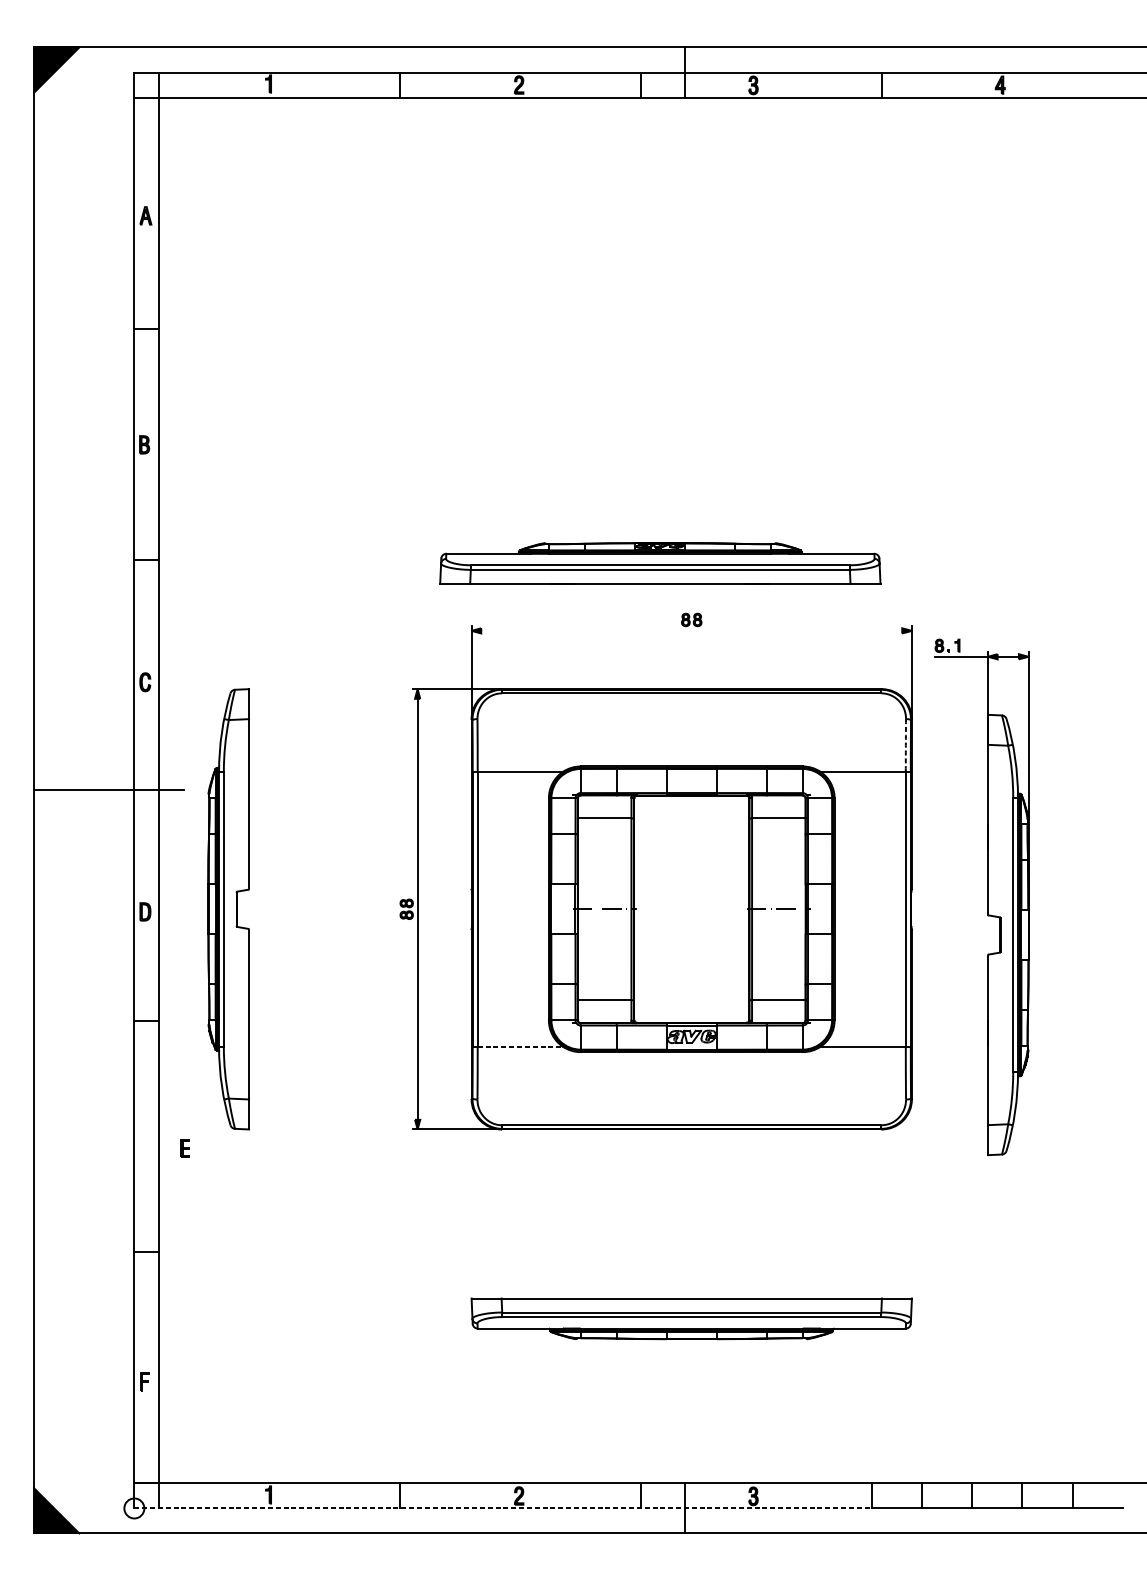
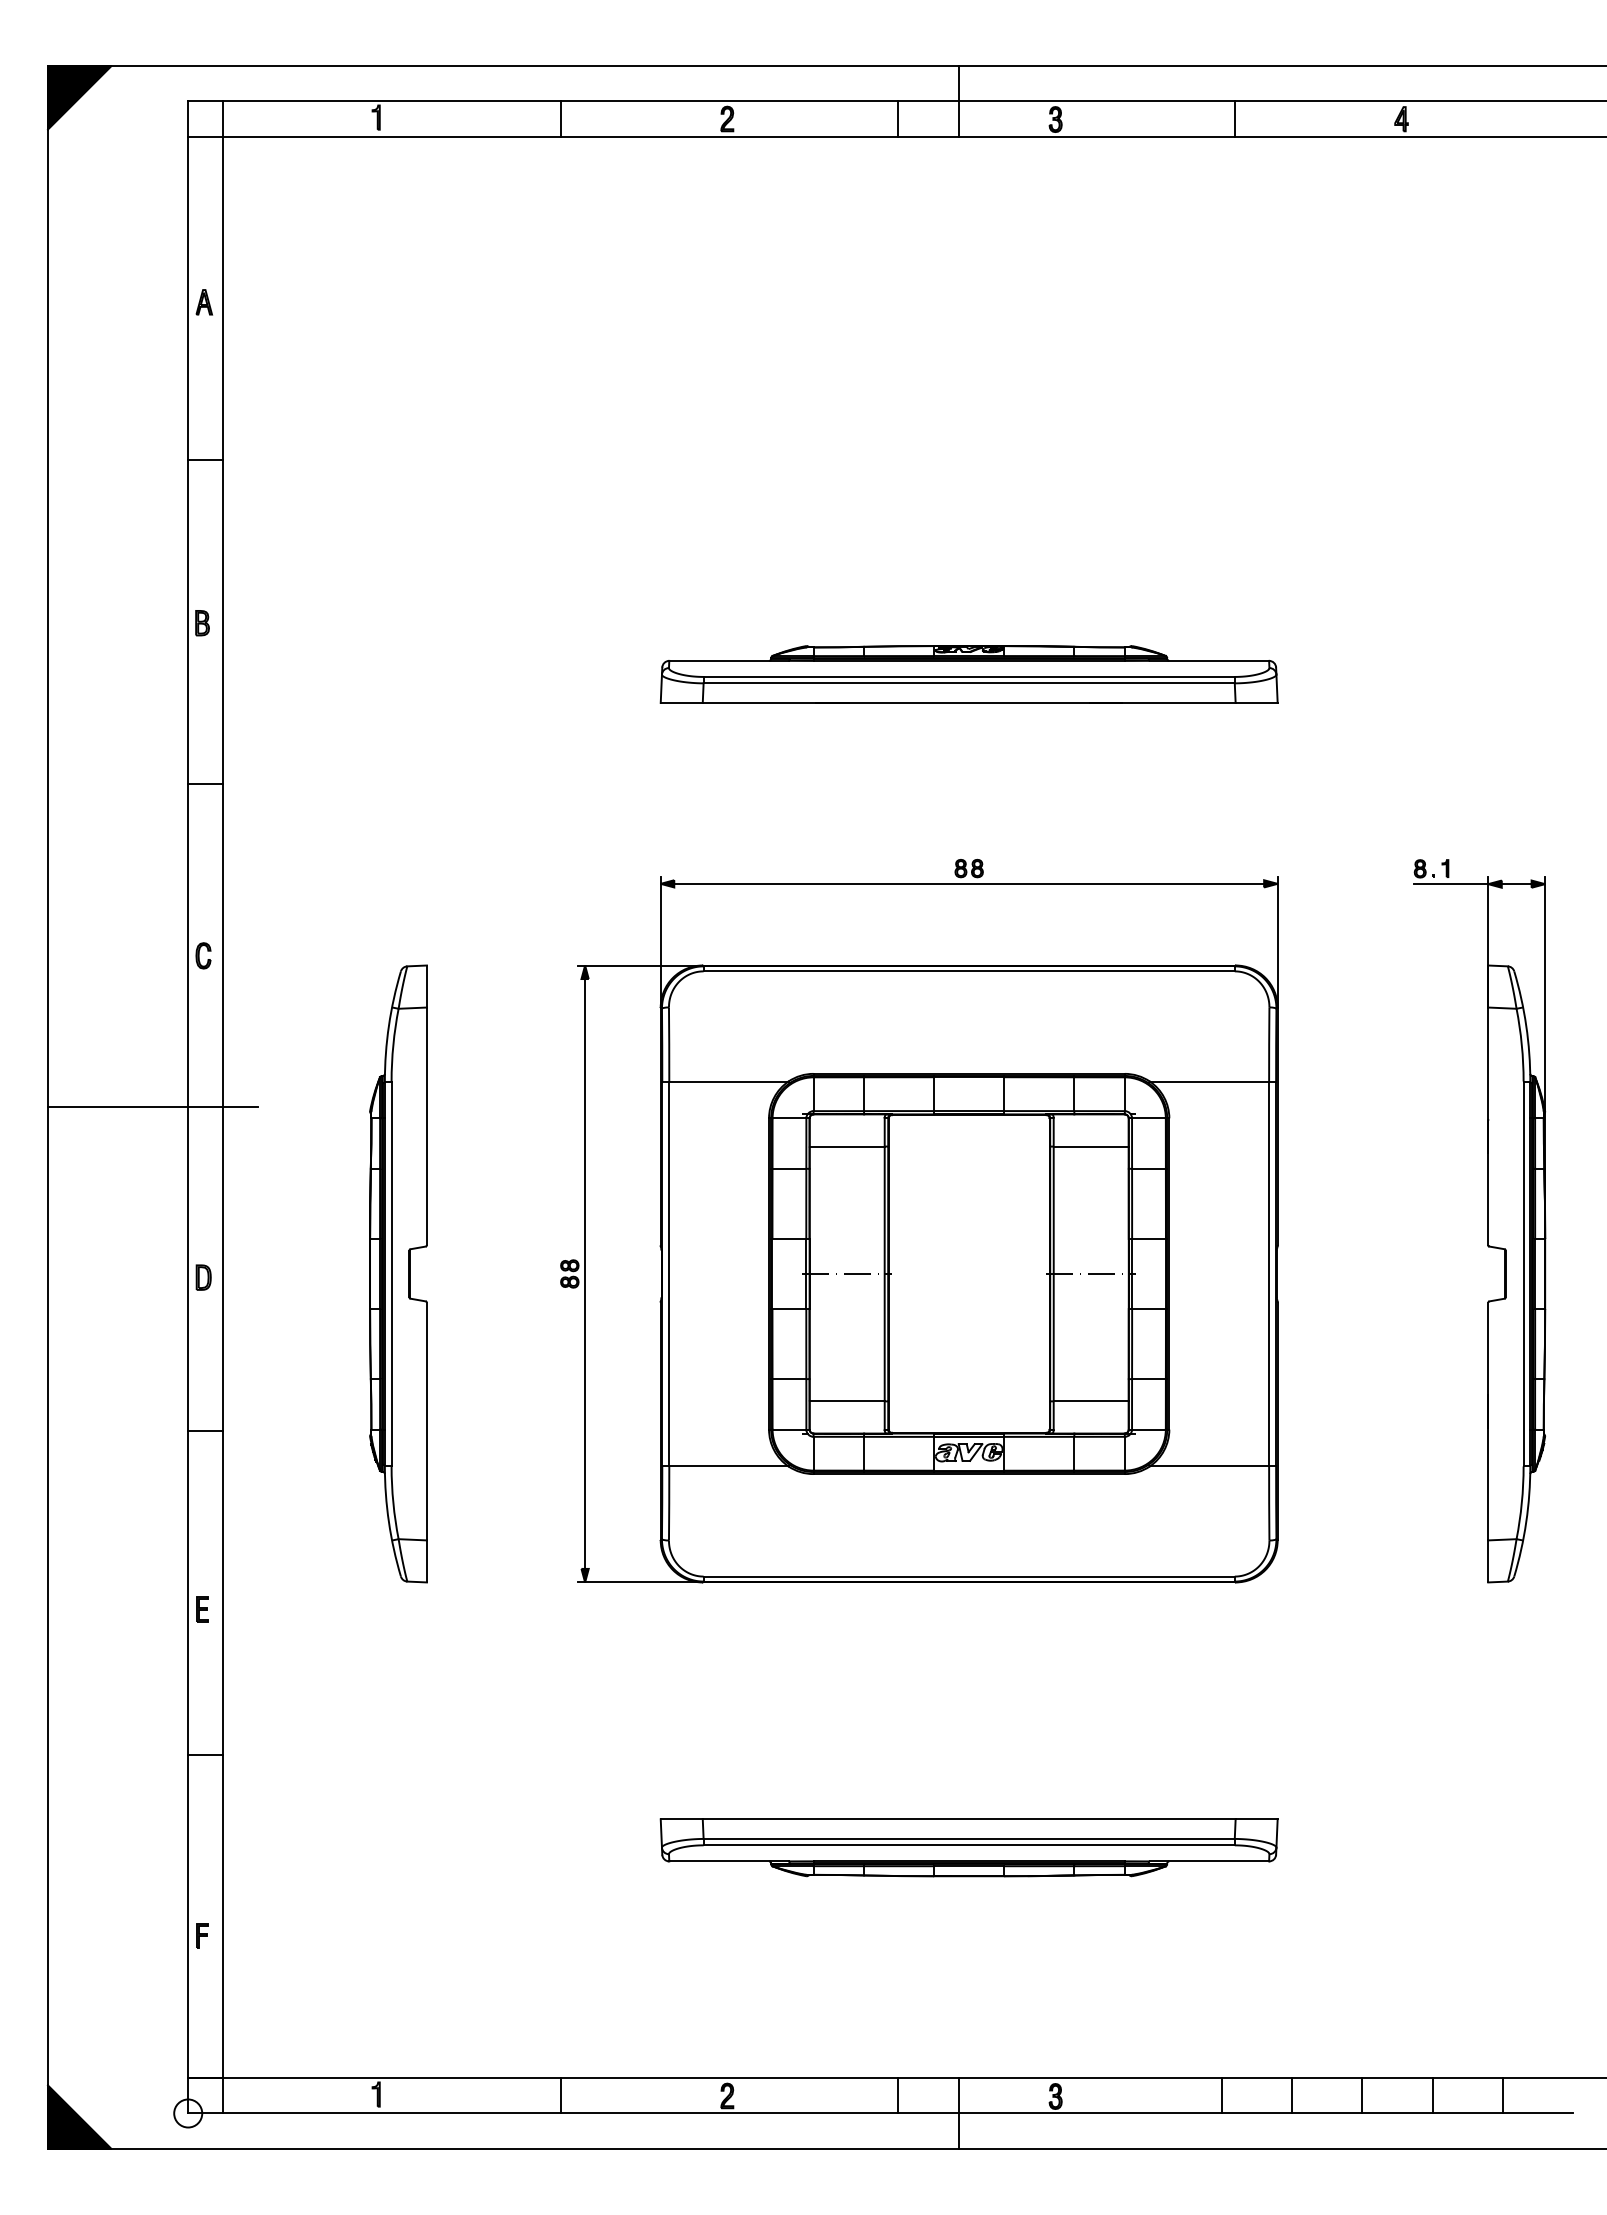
part: (659, 563) -> (968, 674), moved
line: (691, 630) -> (969, 883), added
arc: (906, 745) -> (1269, 1044), dashed -> solid
part: (987, 897) -> (1487, 1221), moved
part: (228, 908) -> (398, 1273), moved
line: (519, 1046) -> (728, 1466), dashed -> solid
part: (185, 1148) -> (202, 1609), moved
line: (503, 1508) -> (705, 2113), dashed -> solid

